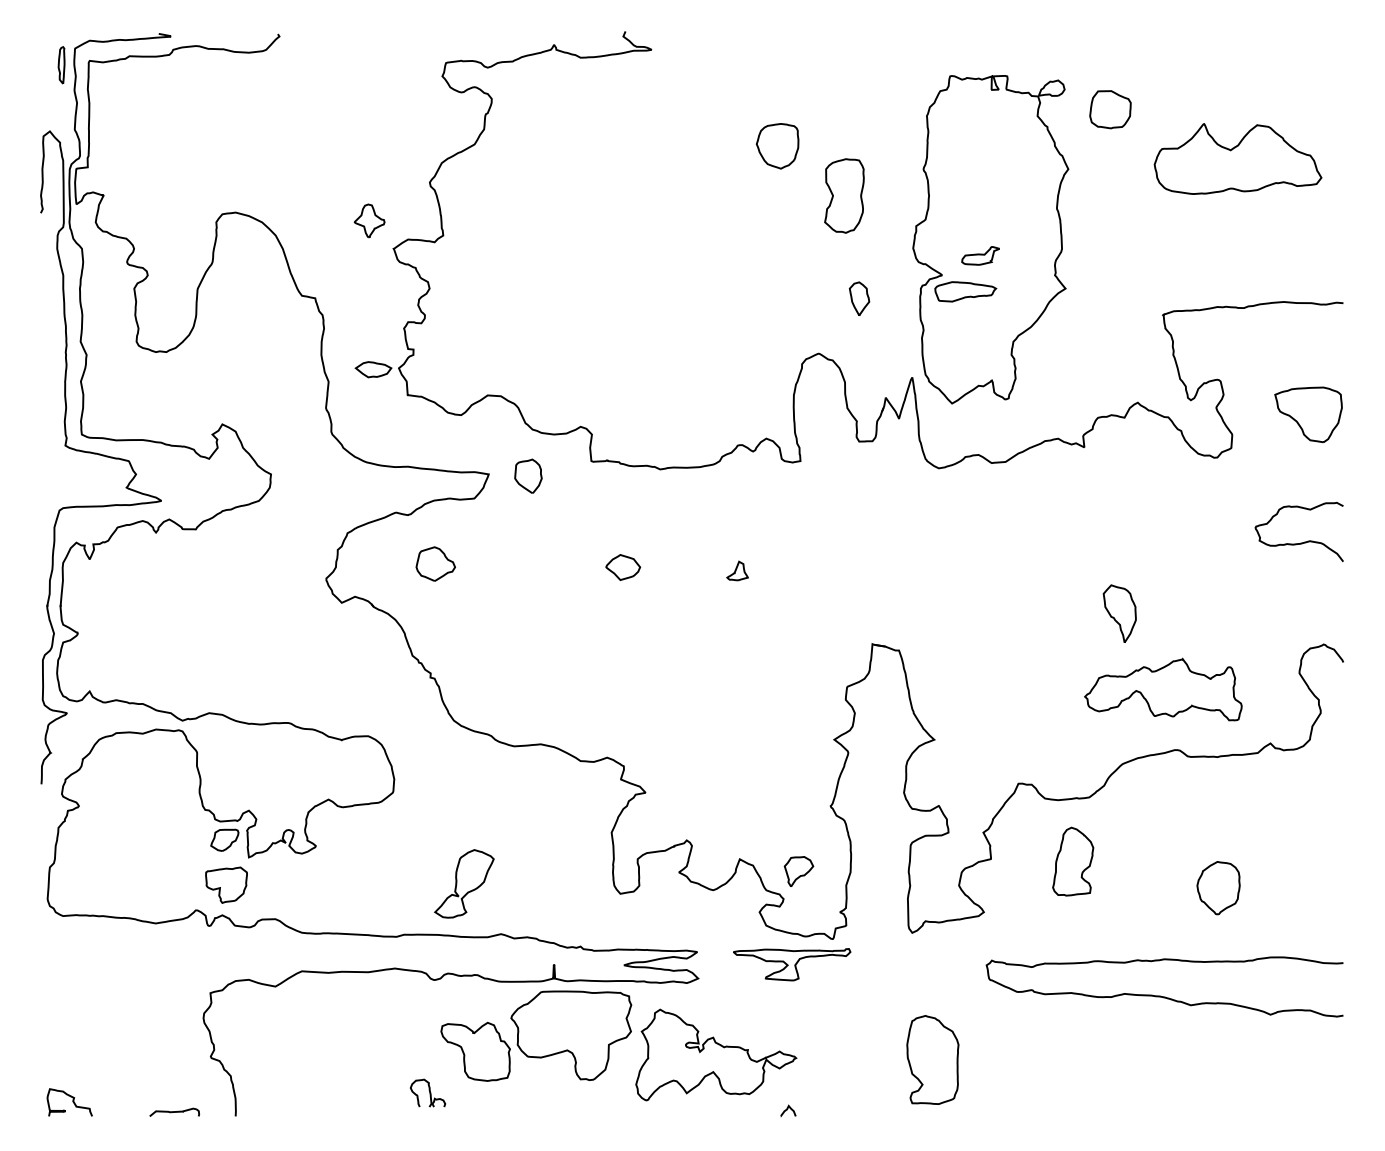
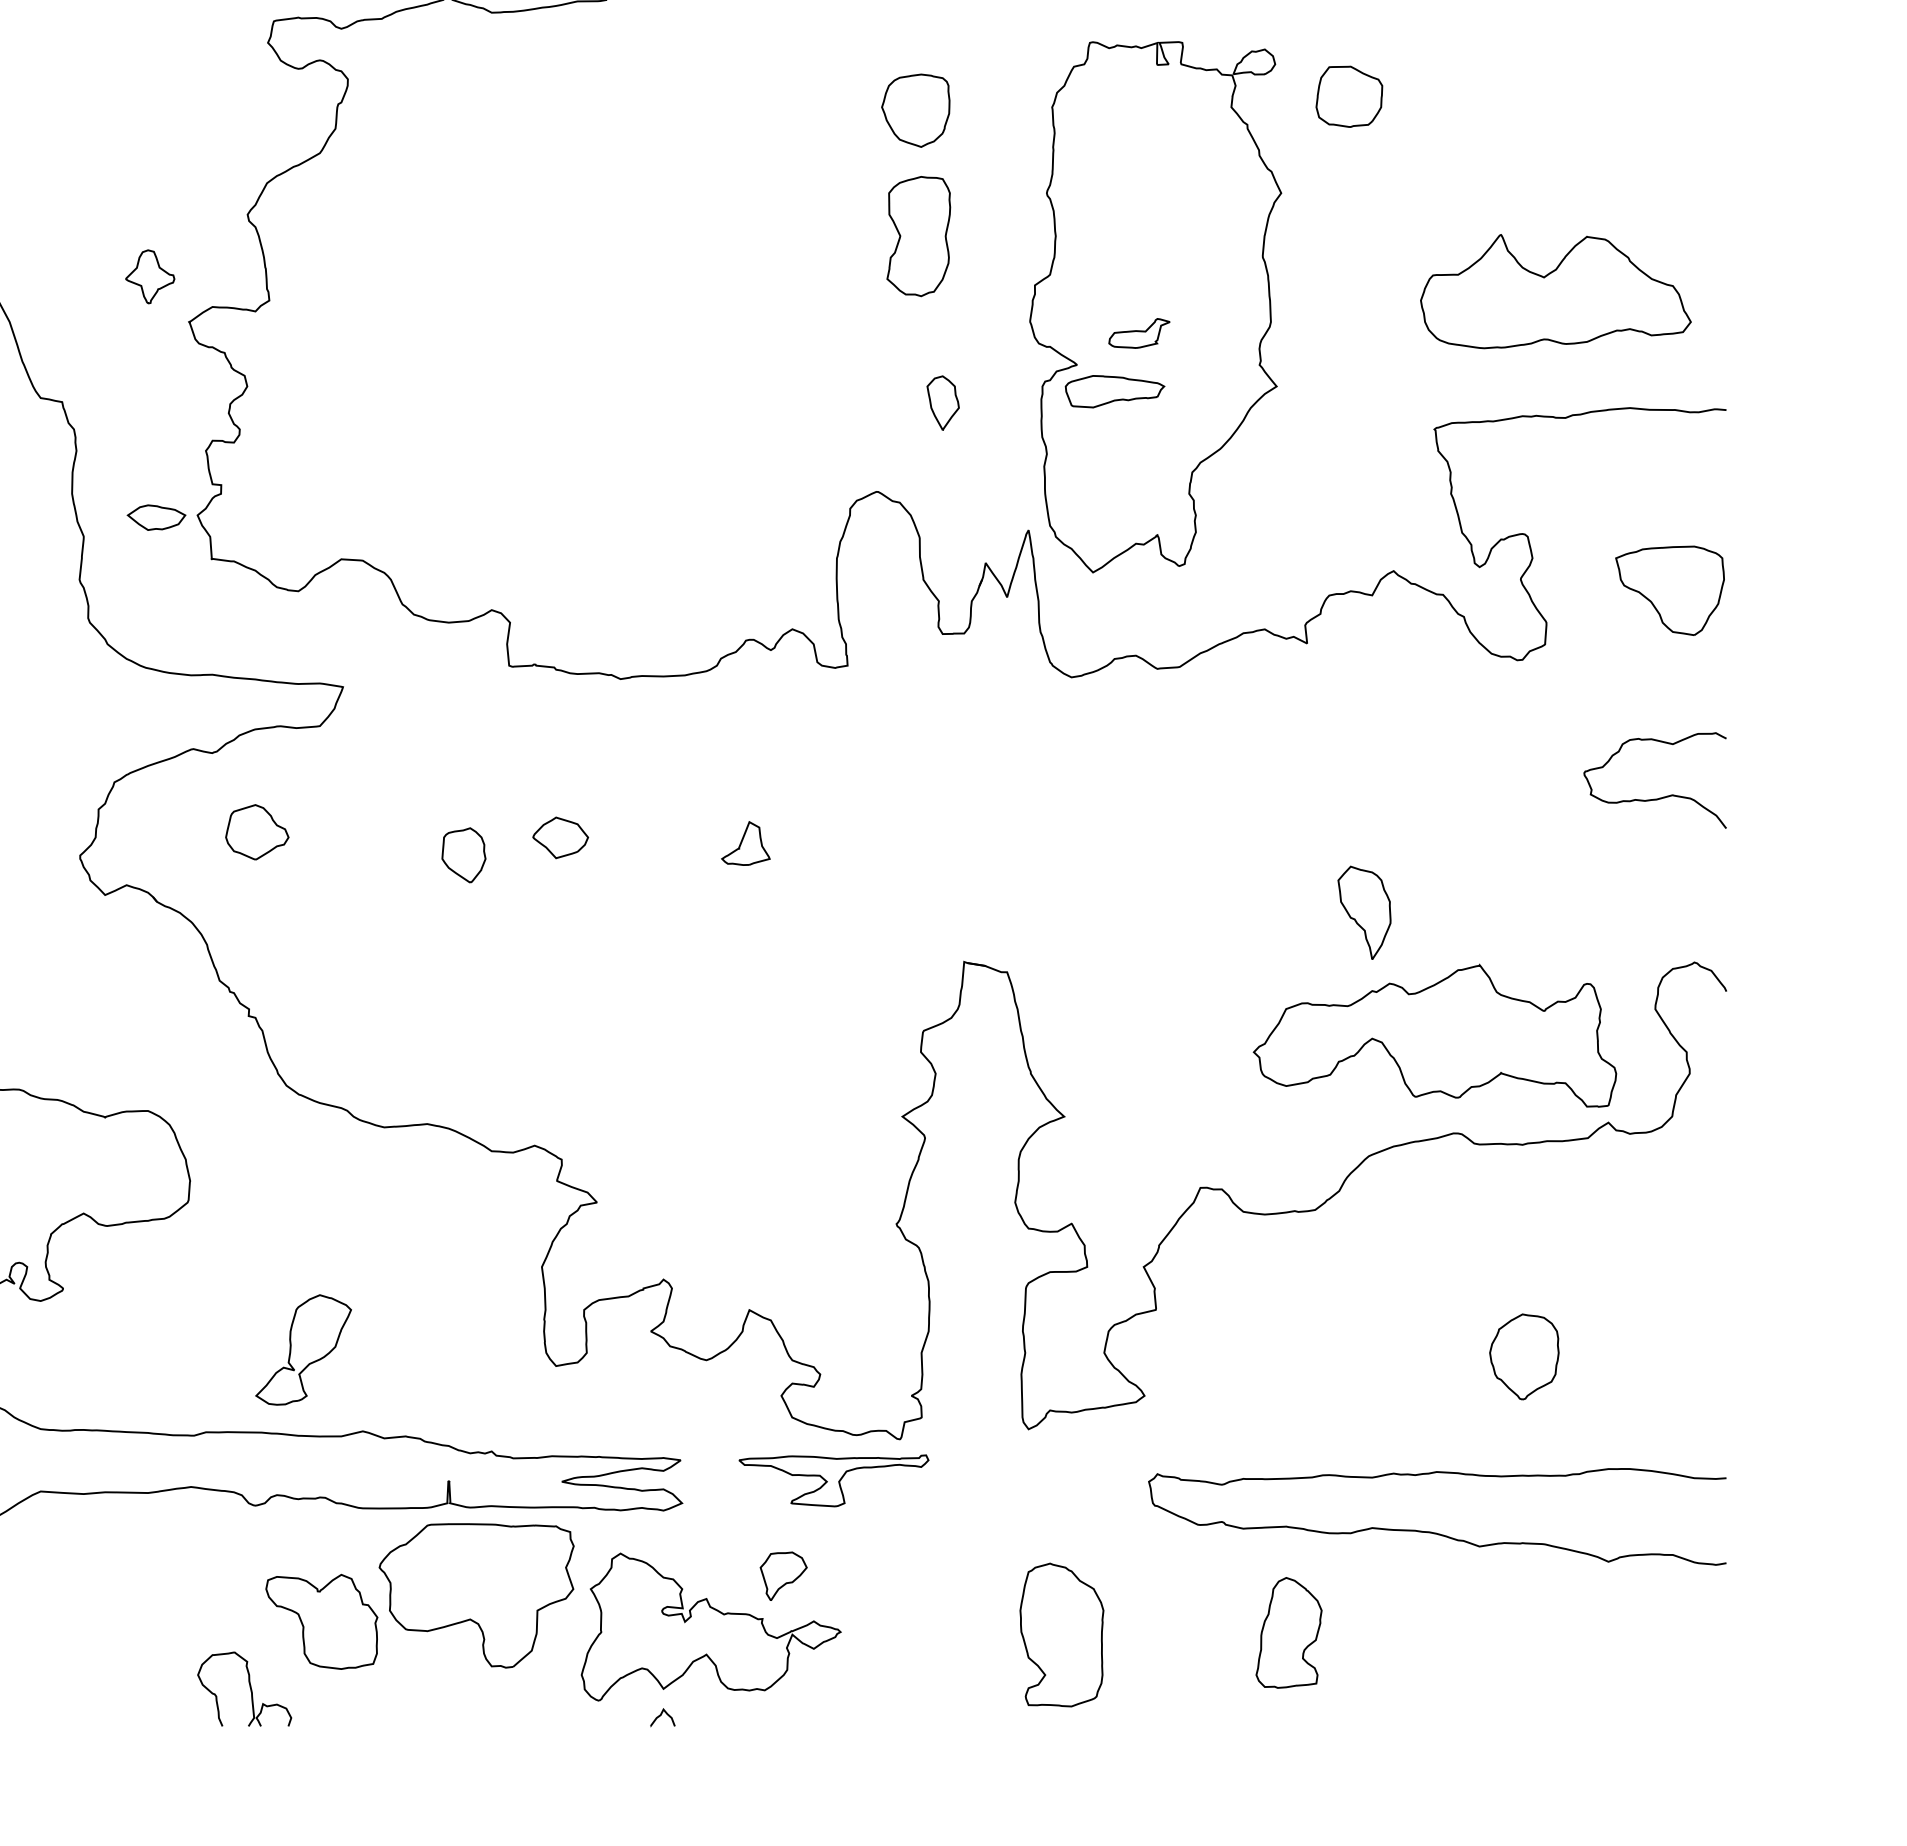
part: (777, 146) -> (915, 111), moved
part: (1237, 158) -> (1555, 290), moved
part: (528, 475) -> (464, 854), moved
part: (737, 570) -> (745, 842), size x1.43
part: (1163, 689) -> (1435, 1035), size x1.43
part: (1073, 861) -> (1289, 1632), moved
part: (798, 871) -> (782, 1575), moved
part: (427, 1092) -> (243, 1687), size x1.67
curve: (787, 1110) -> (661, 1716), moved

